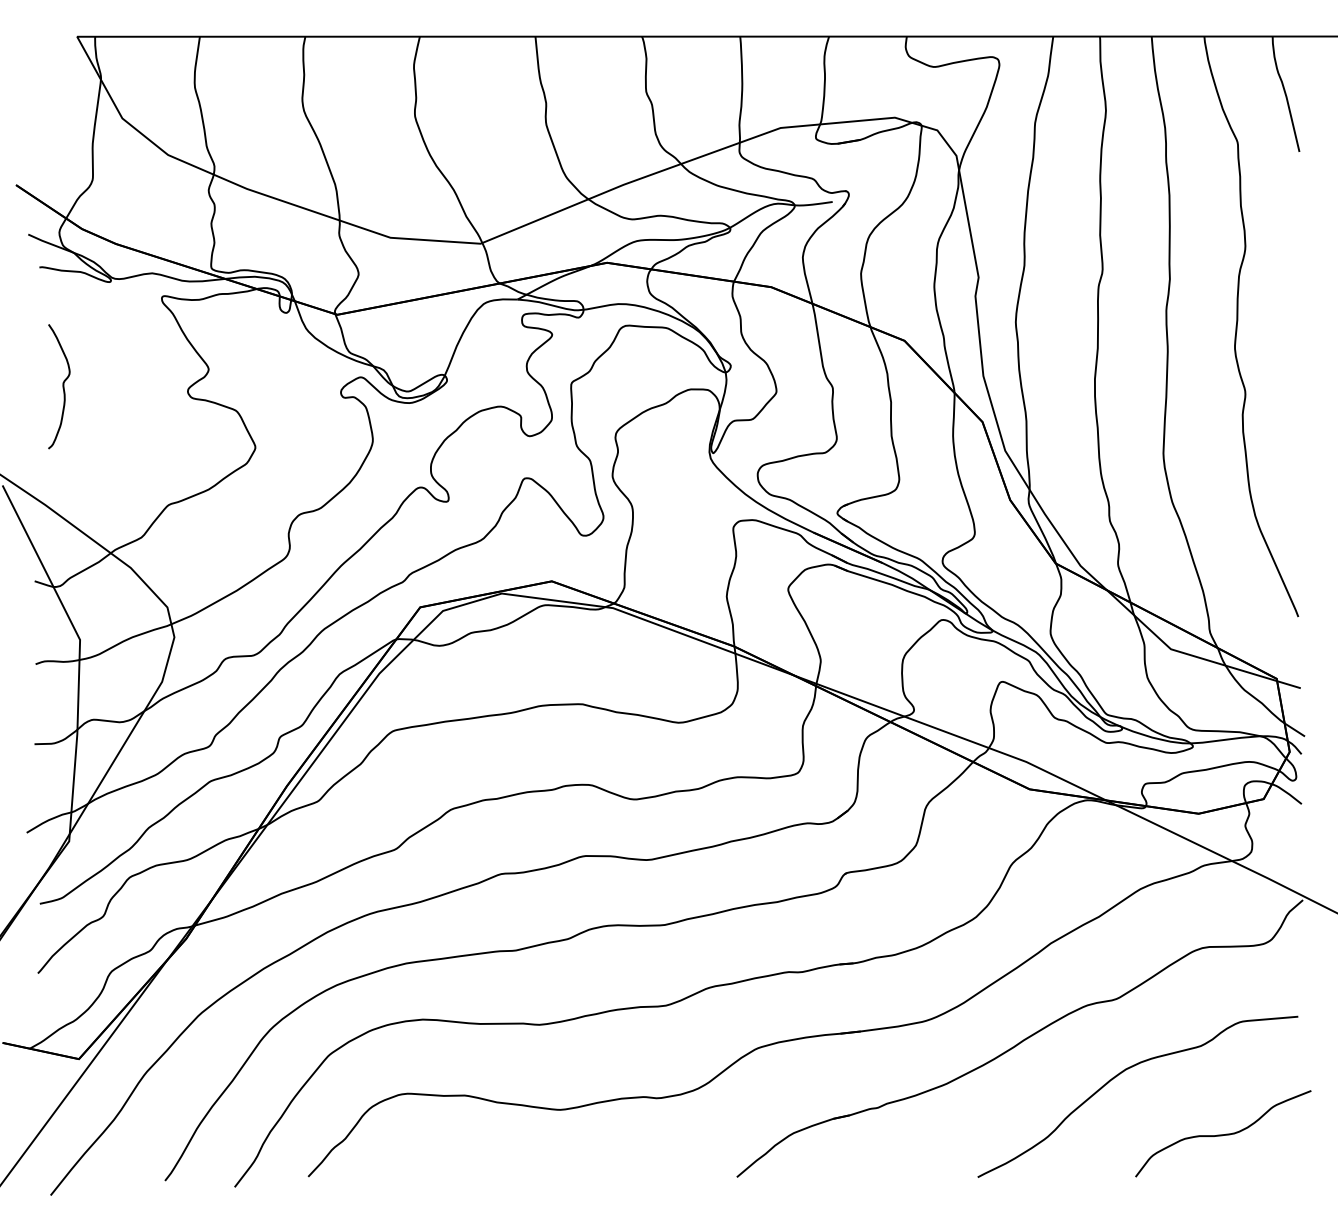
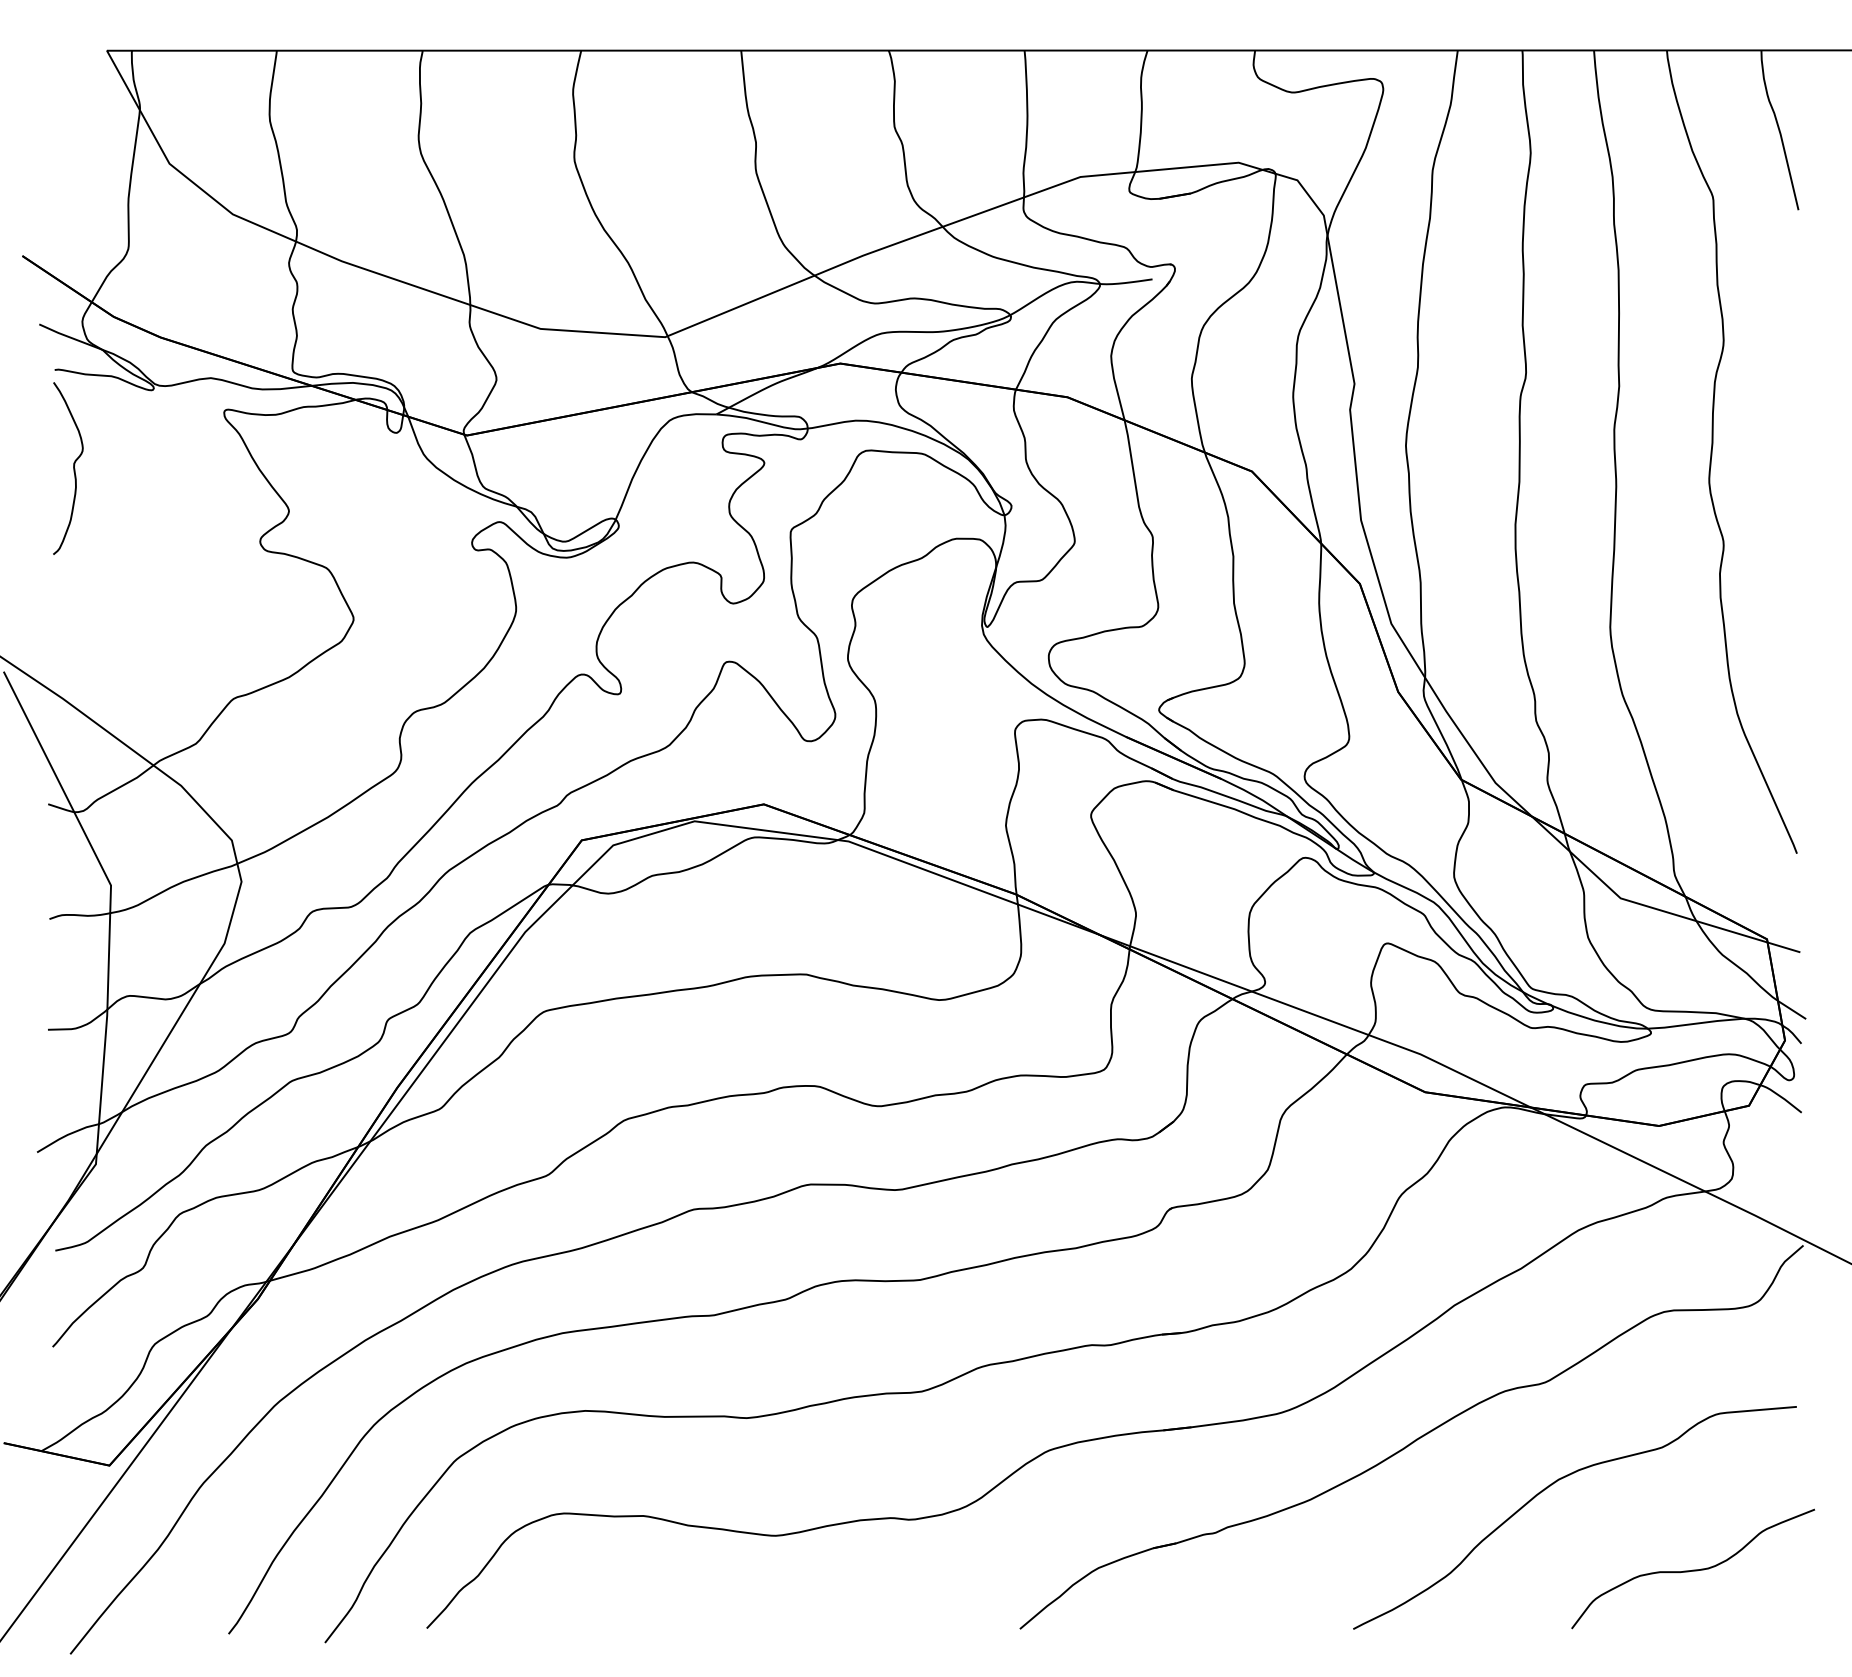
curve: (62, 386) -> (72, 468), moved

